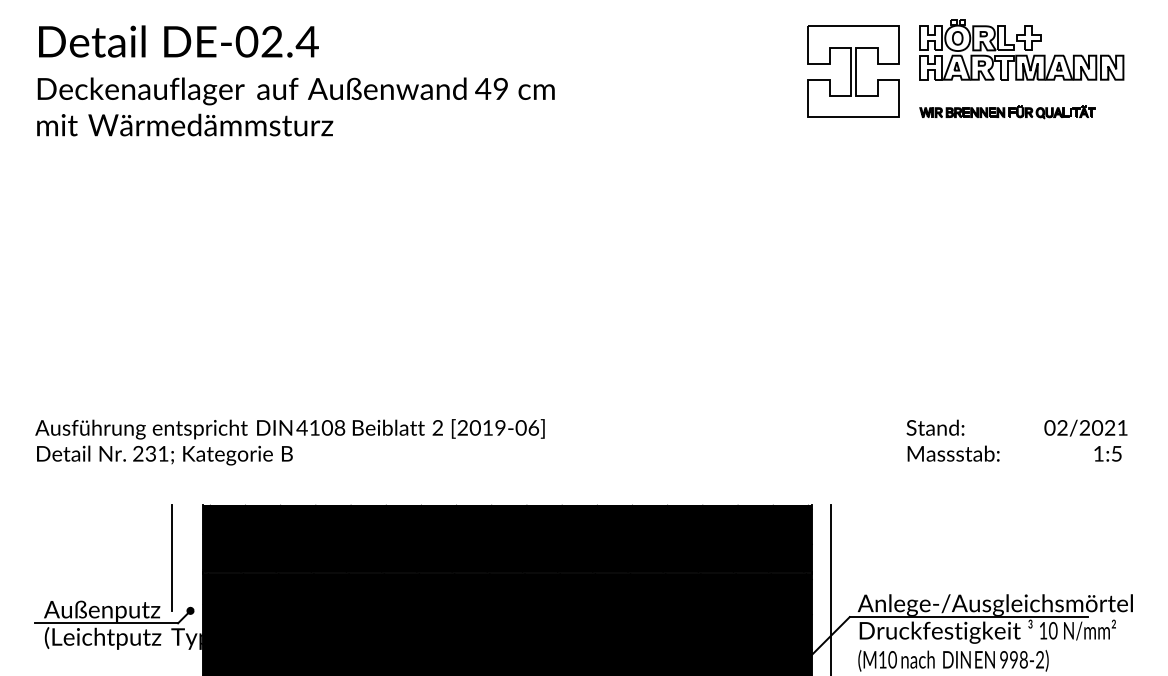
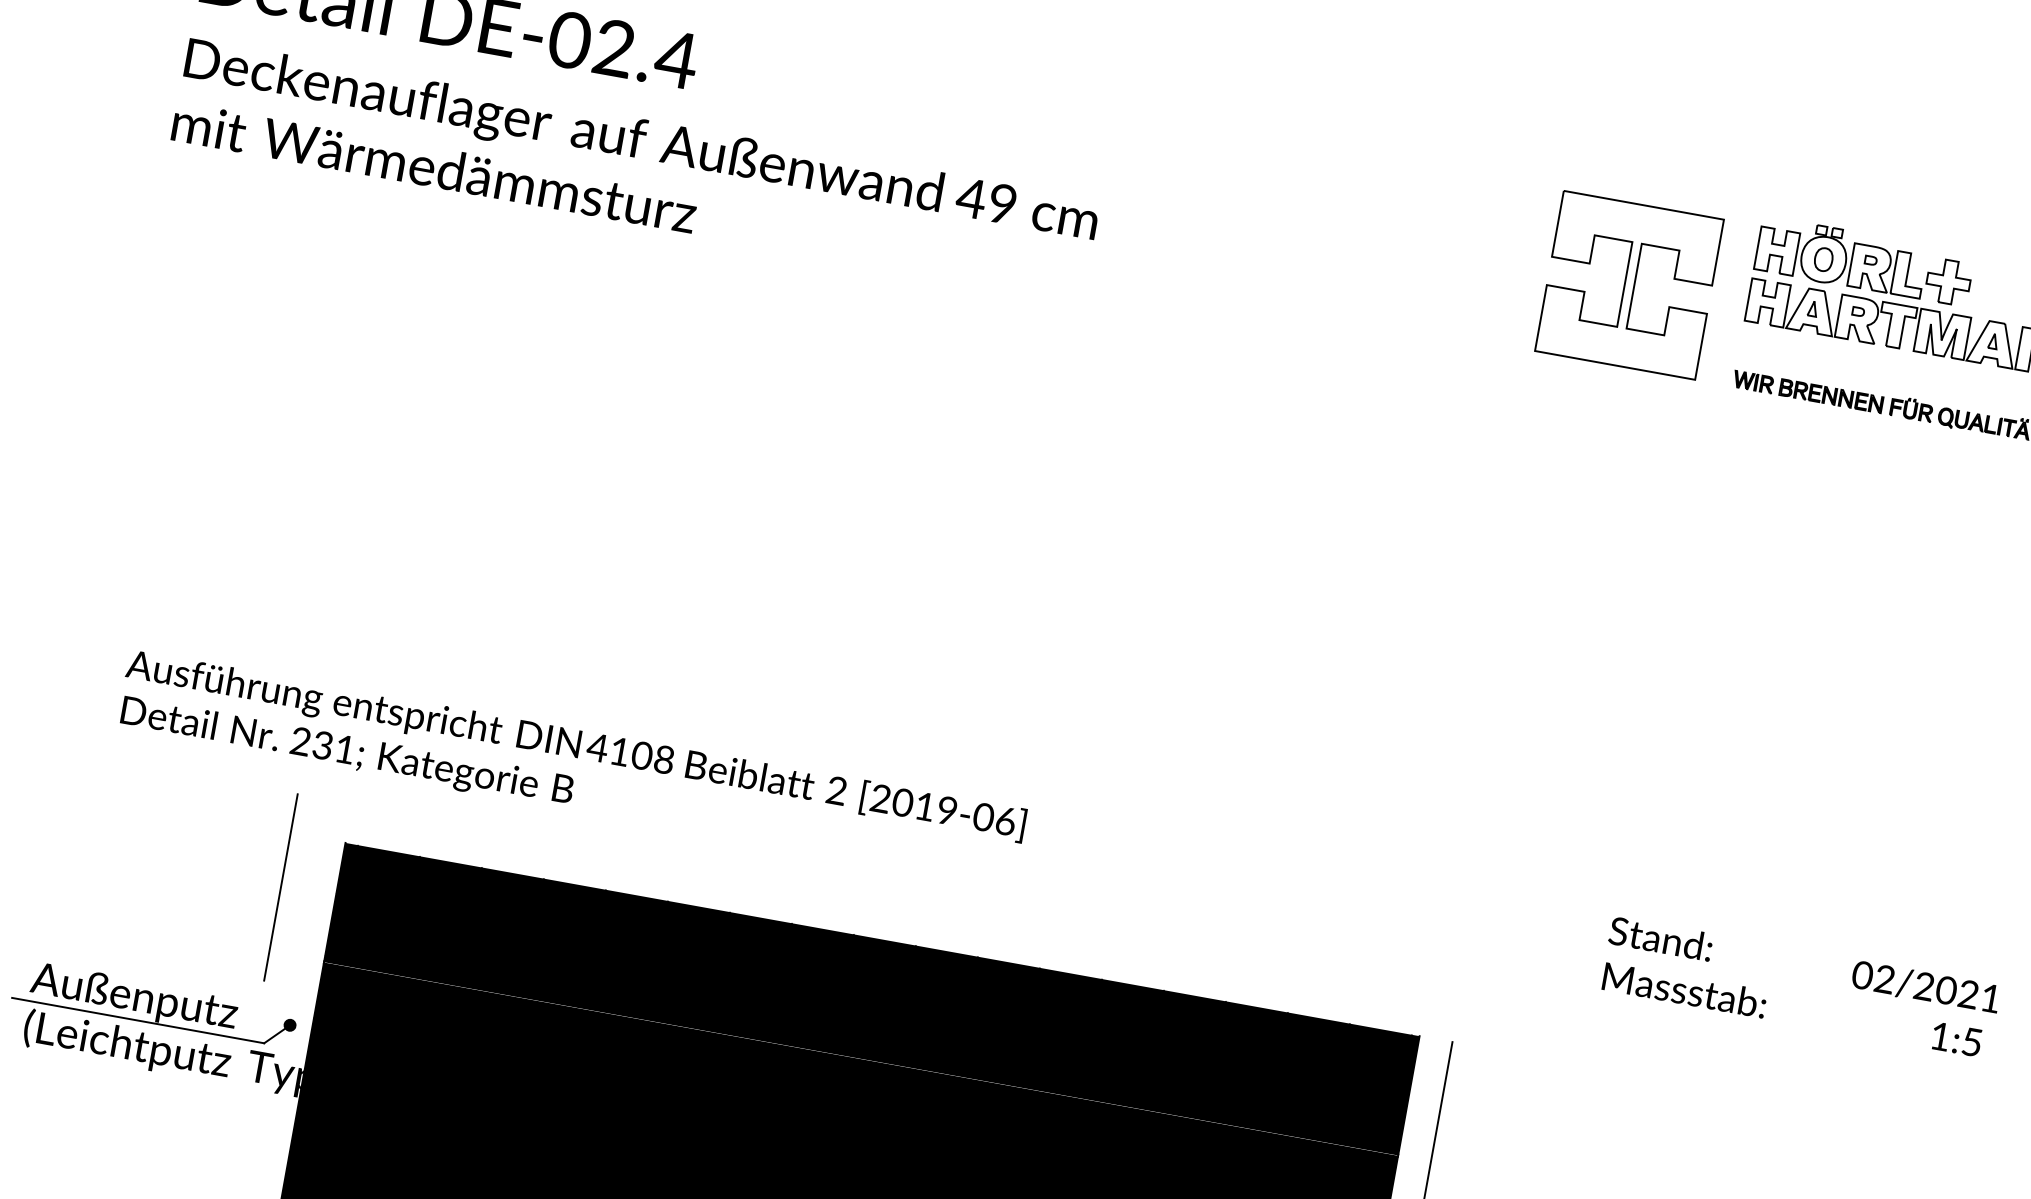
text: (289, 442) -> (570, 769), moved
line: (171, 557) -> (280, 886), moved

